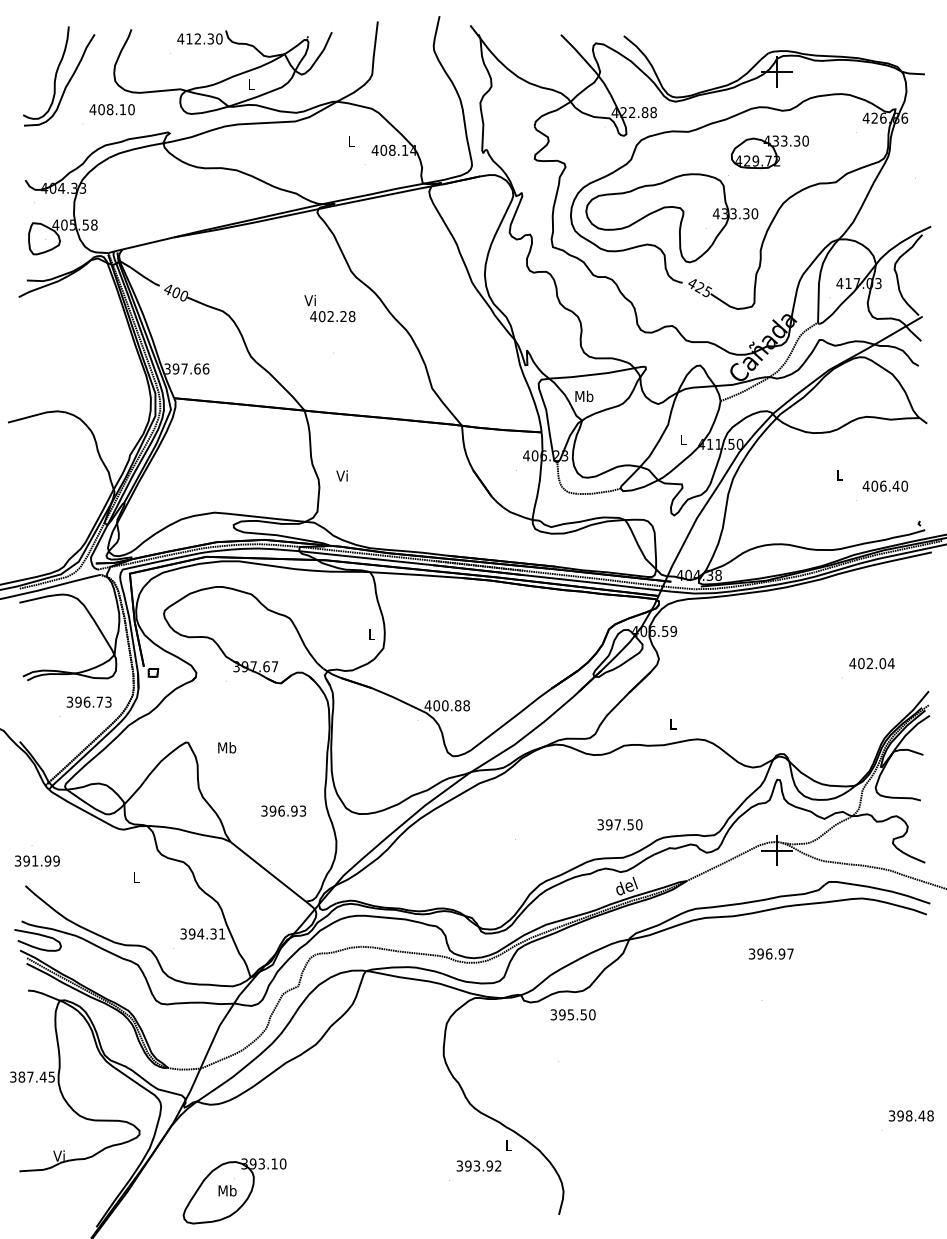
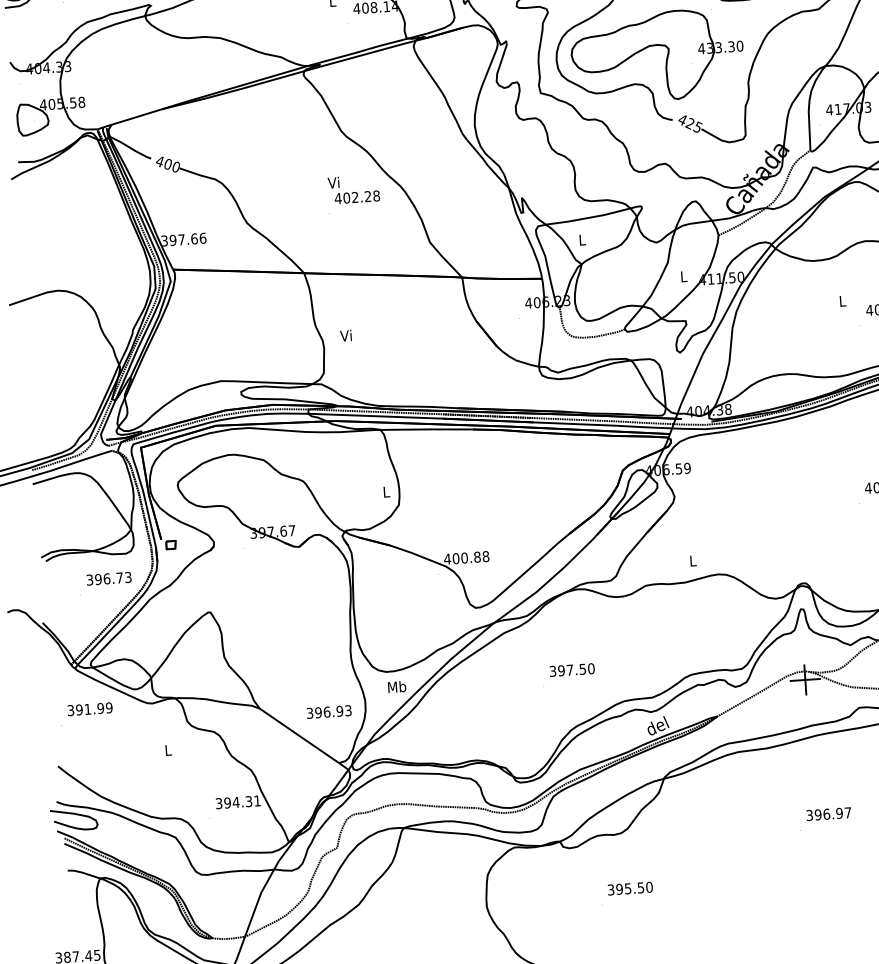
text: (329, 308) -> (353, 189), moved
text: (584, 396) -> (582, 240), Mb -> L
text: (227, 747) -> (397, 686), moved
text: (283, 810) -> (328, 711), moved
text: (619, 824) -> (571, 669), moved
text: (37, 860) -> (90, 708), moved
text: (770, 953) -> (828, 813), moved
text: (572, 1014) -> (629, 888), moved

